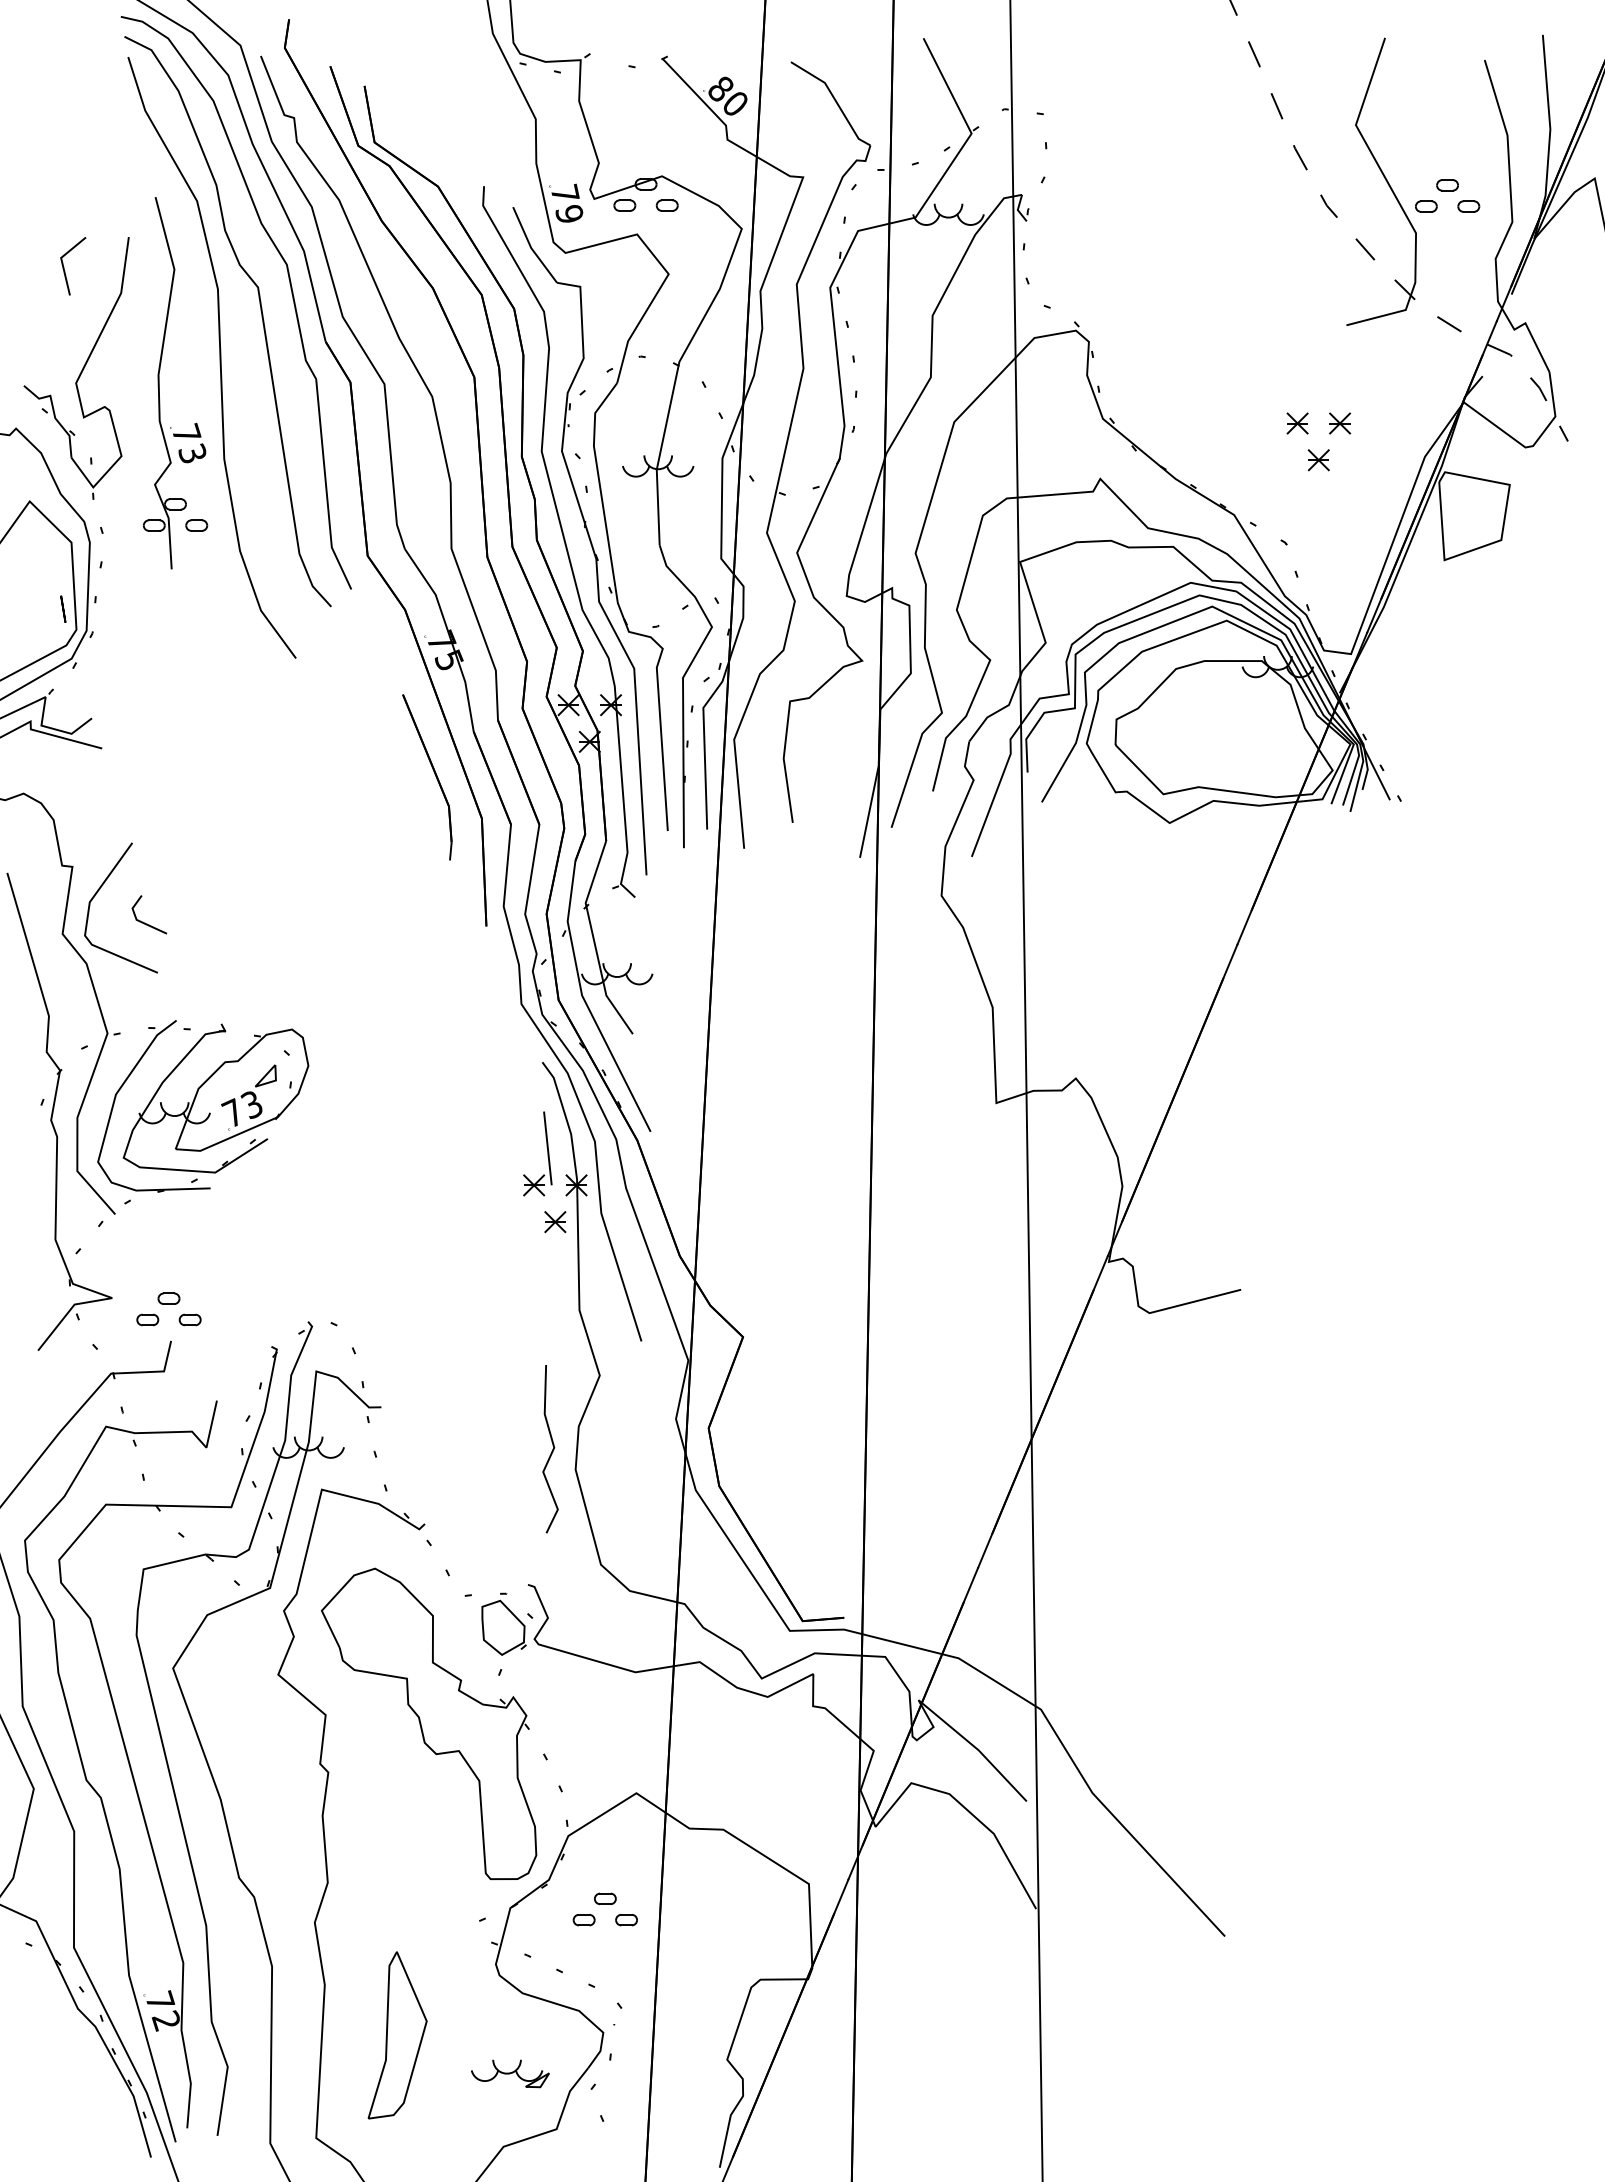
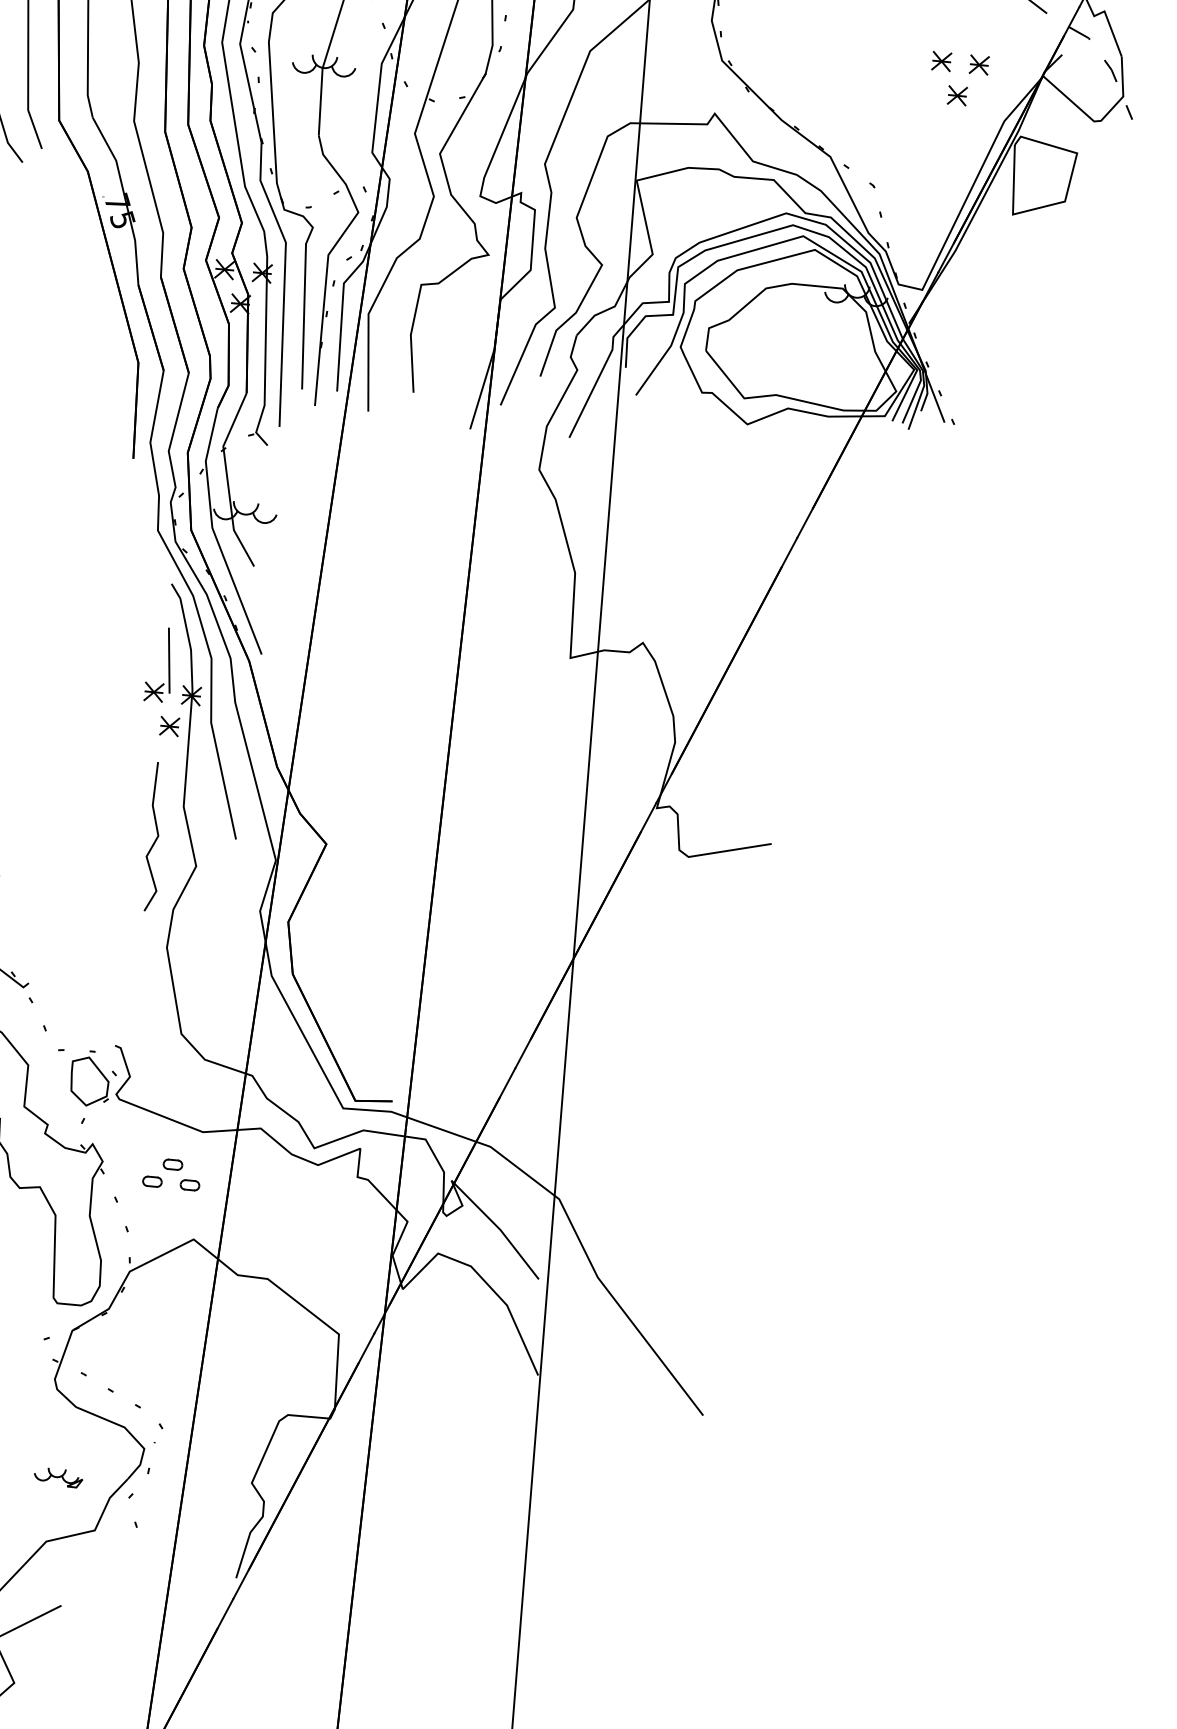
part: (1309, 449) -> (950, 85), moved
part: (434, 774) -> (100, 319), removed
curve: (552, 1449) -> (156, 837), moved
part: (604, 1909) -> (171, 1174), moved
part: (510, 2073) -> (58, 1477), size x0.7

